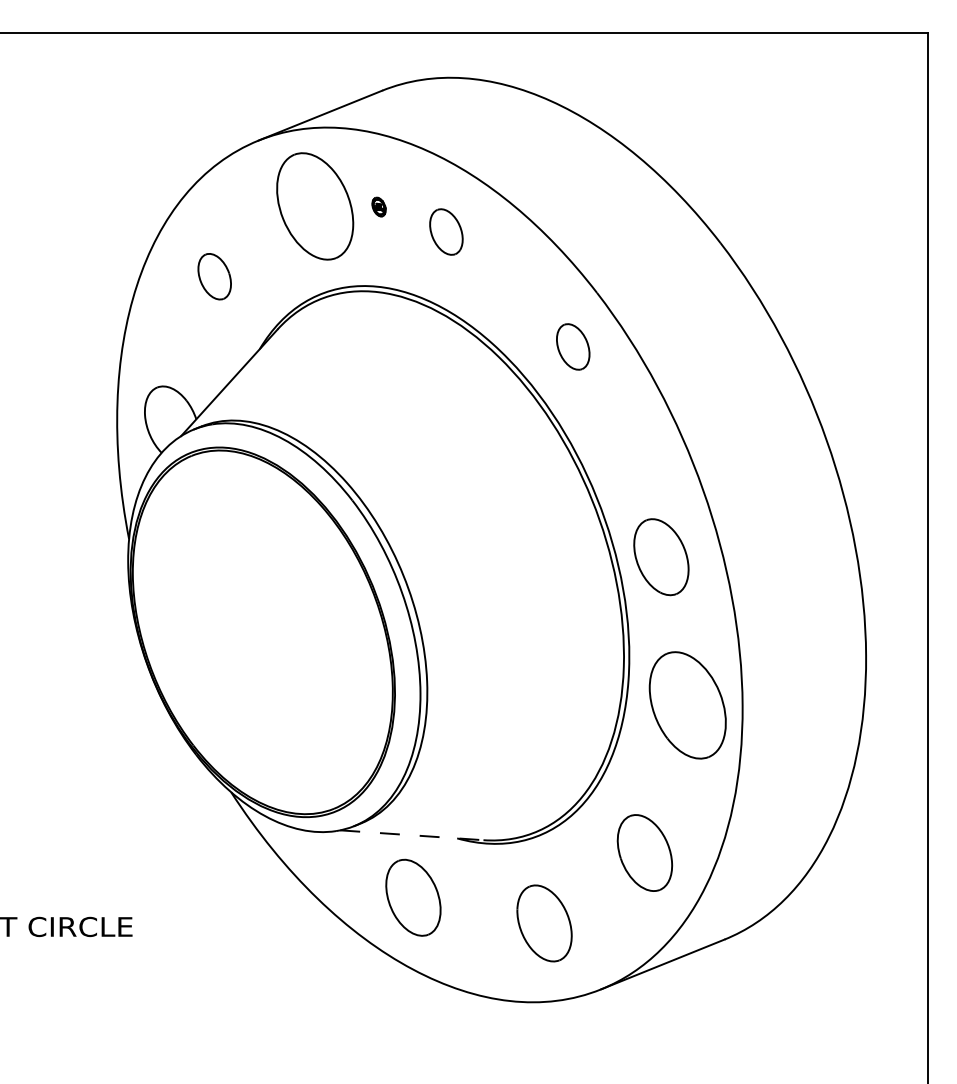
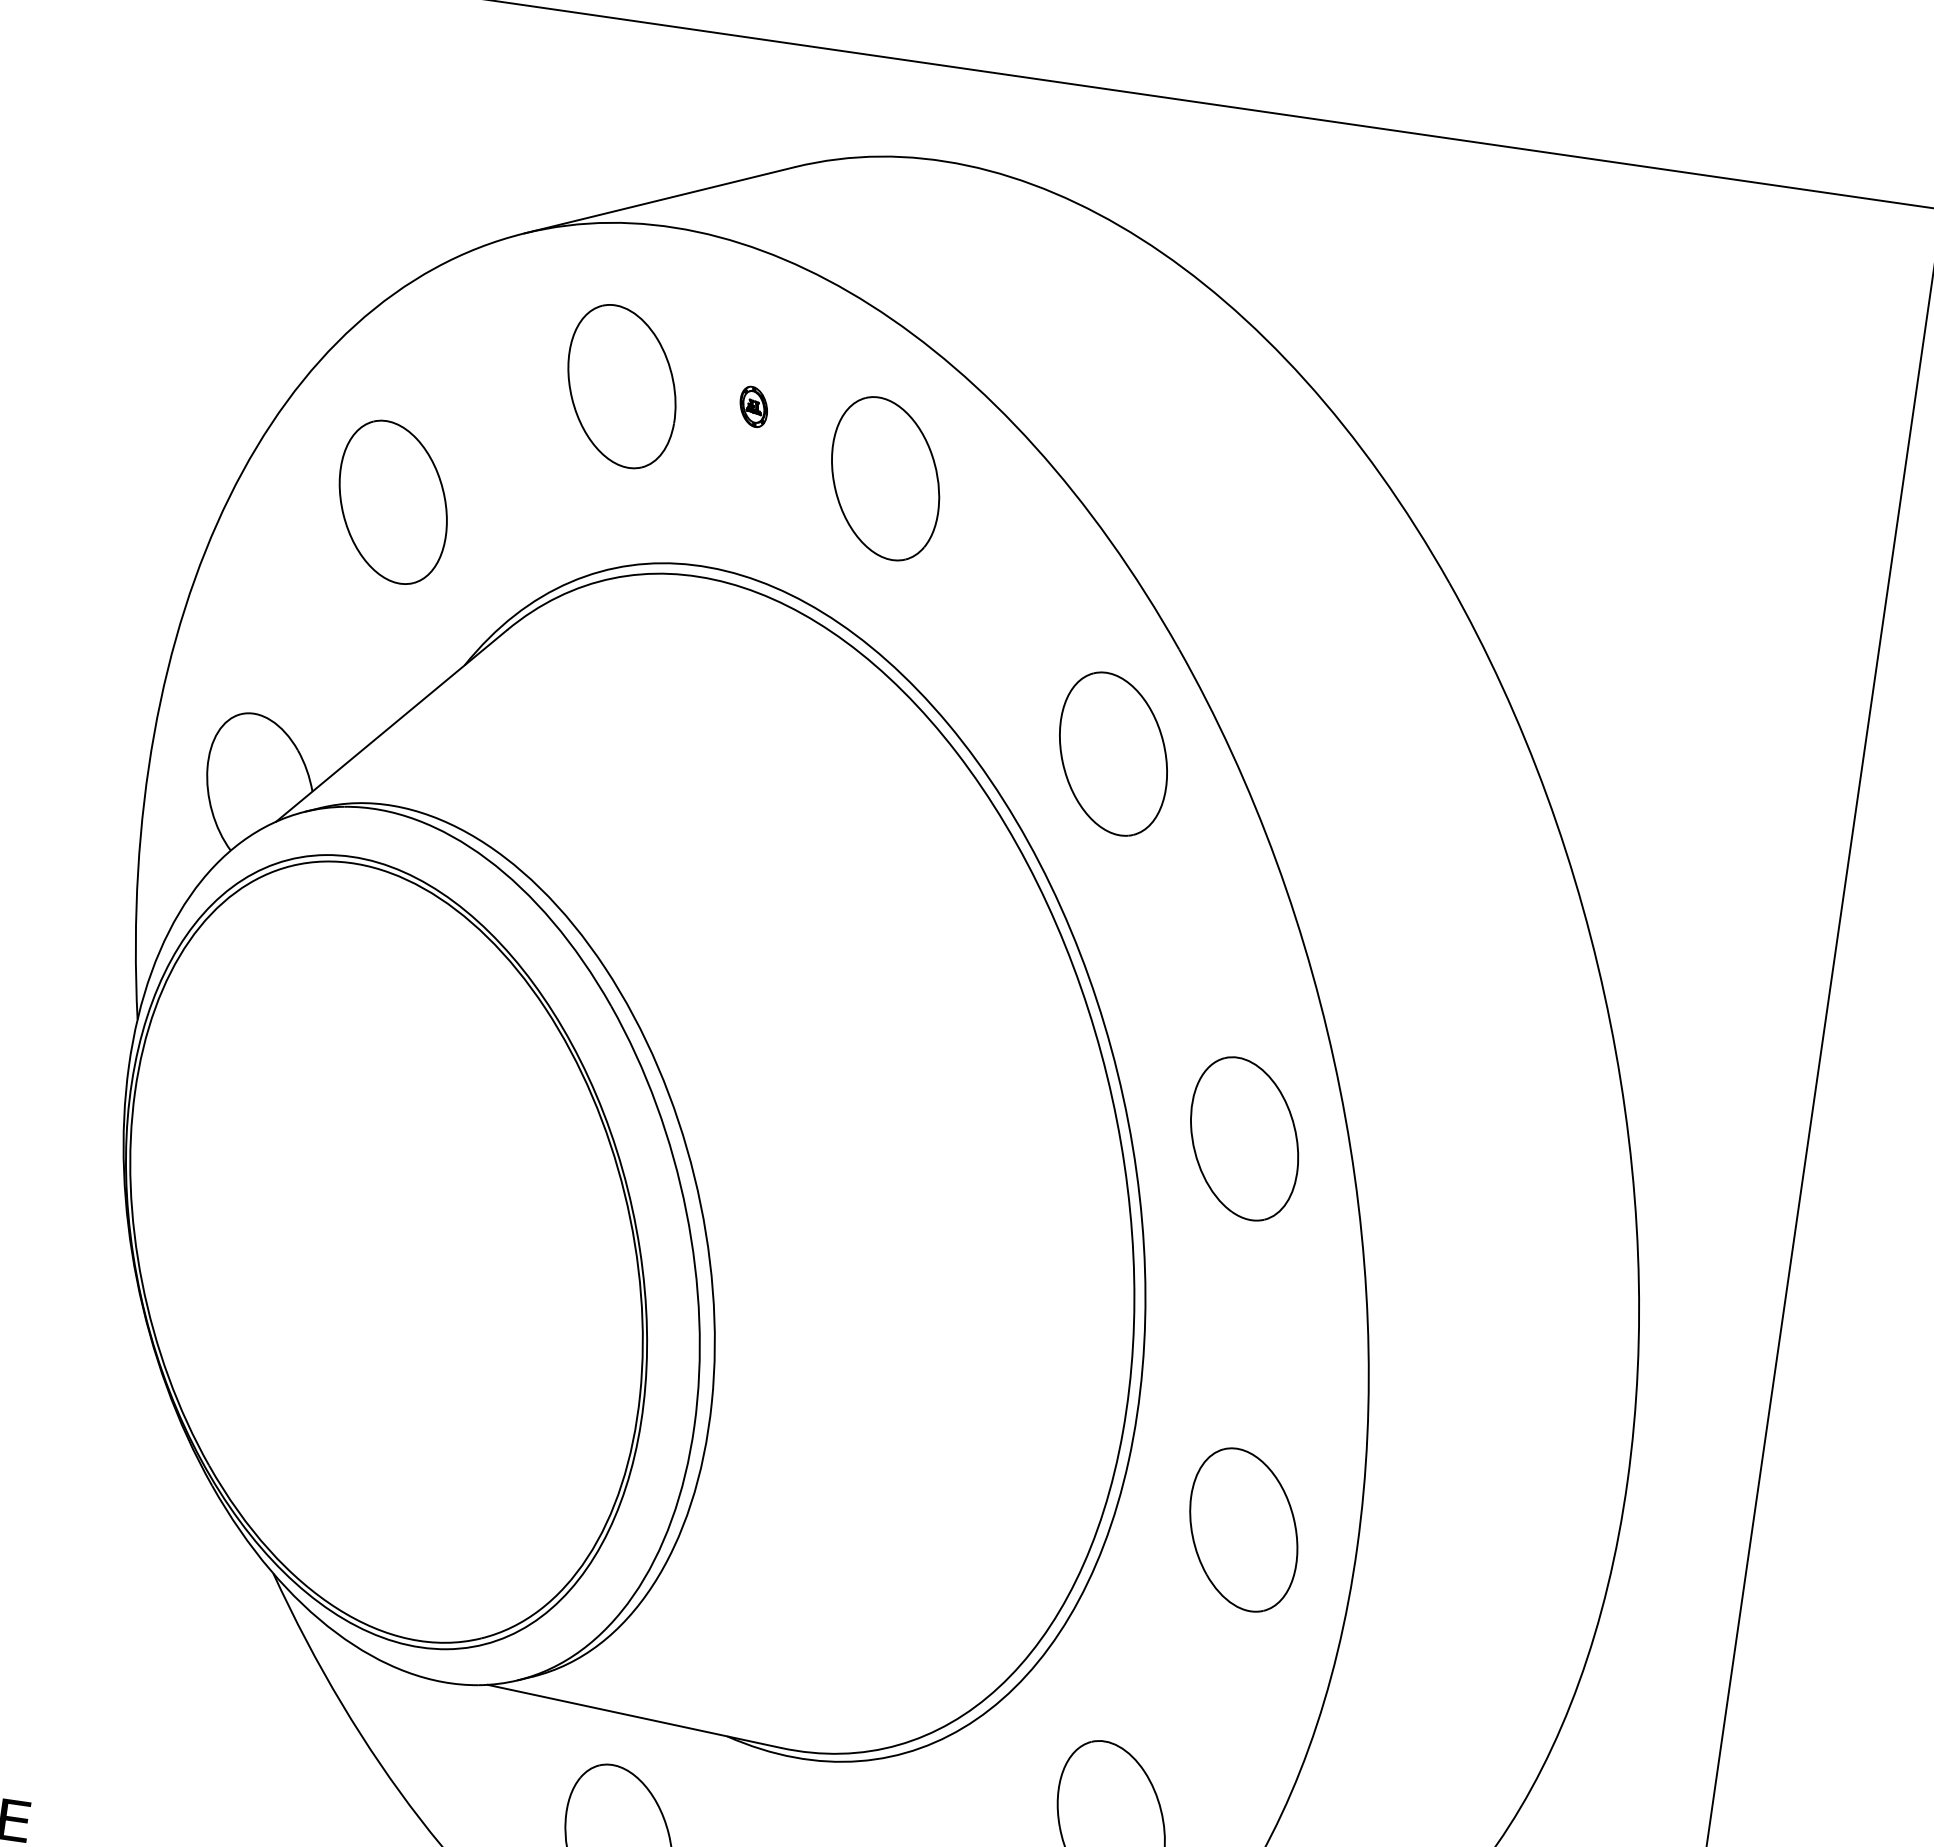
part: (315, 206) -> (622, 386), size x0.71
part: (446, 231) -> (886, 477), size x1.67
part: (214, 276) -> (392, 501), size x1.67
part: (573, 346) -> (1114, 753), size x1.67
part: (661, 557) -> (1244, 1139), moved
part: (687, 705) -> (1243, 1530), size x0.71
line: (411, 835) -> (633, 1716), dashed -> solid

